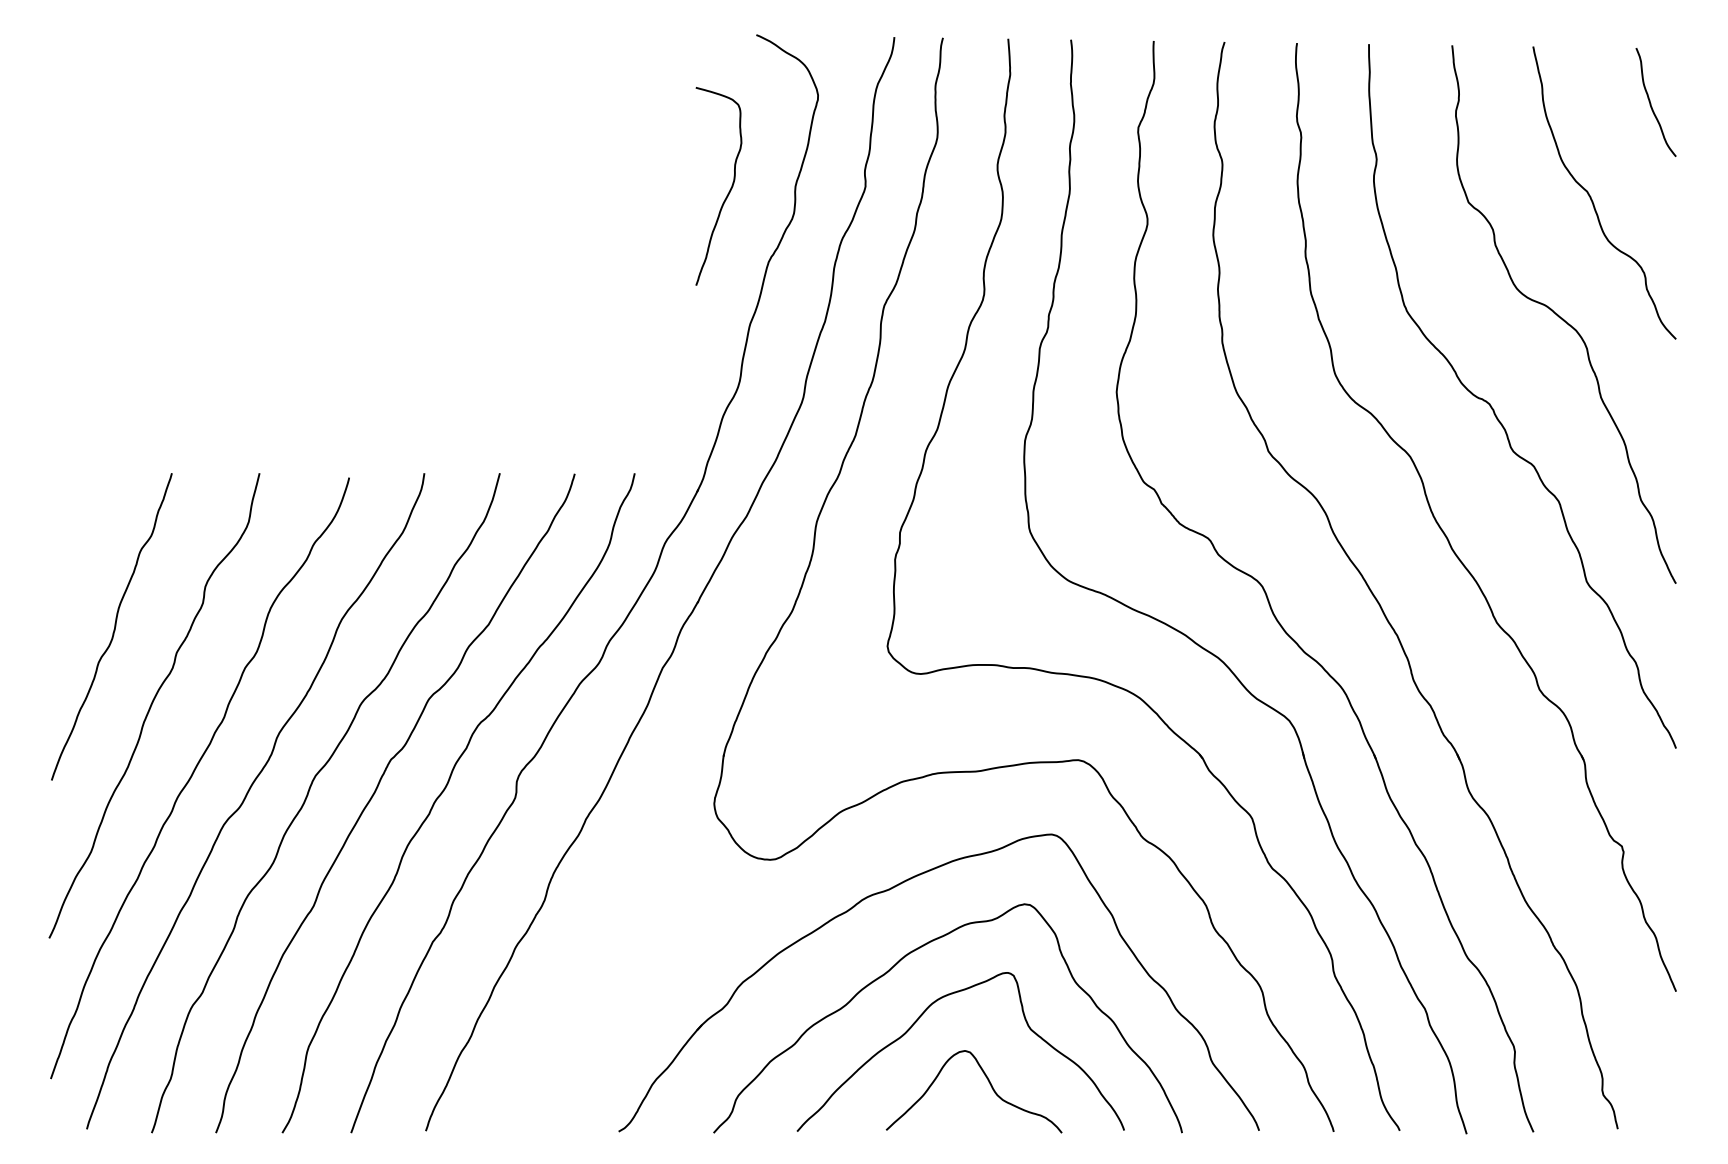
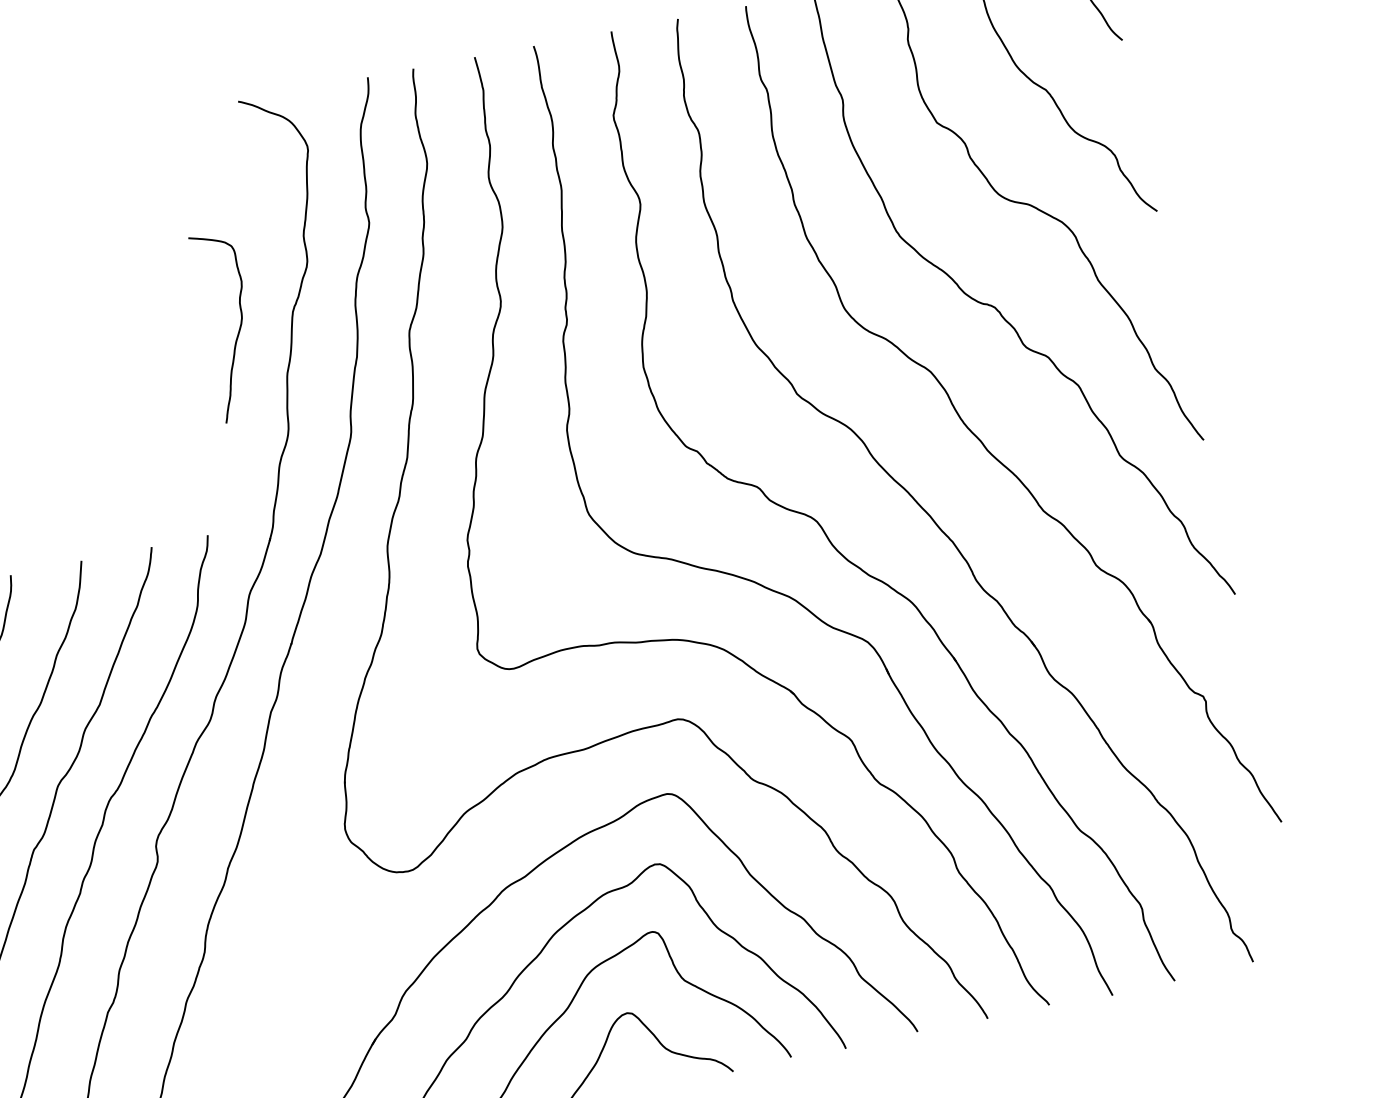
curve: (728, 191) -> (238, 329), moved

